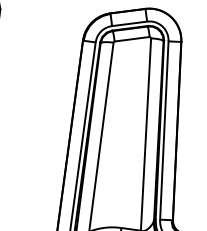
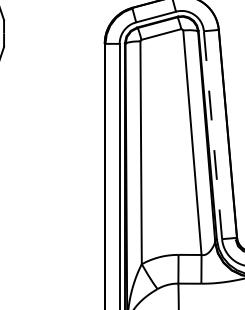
line: (164, 130) -> (213, 135), solid -> dashed

